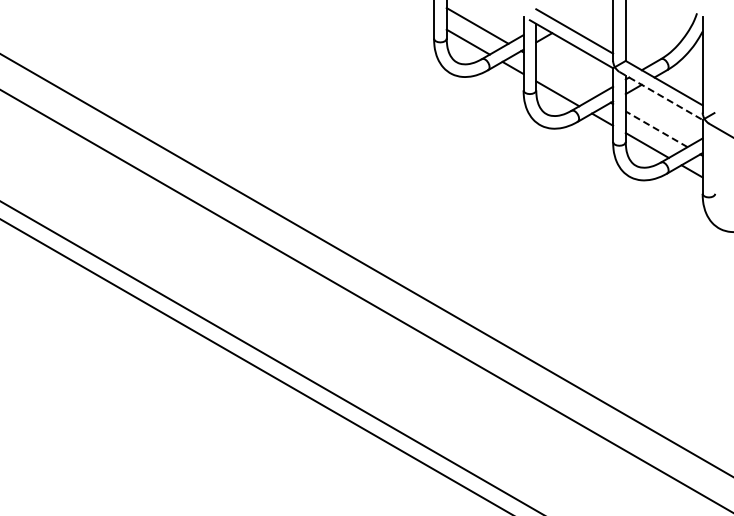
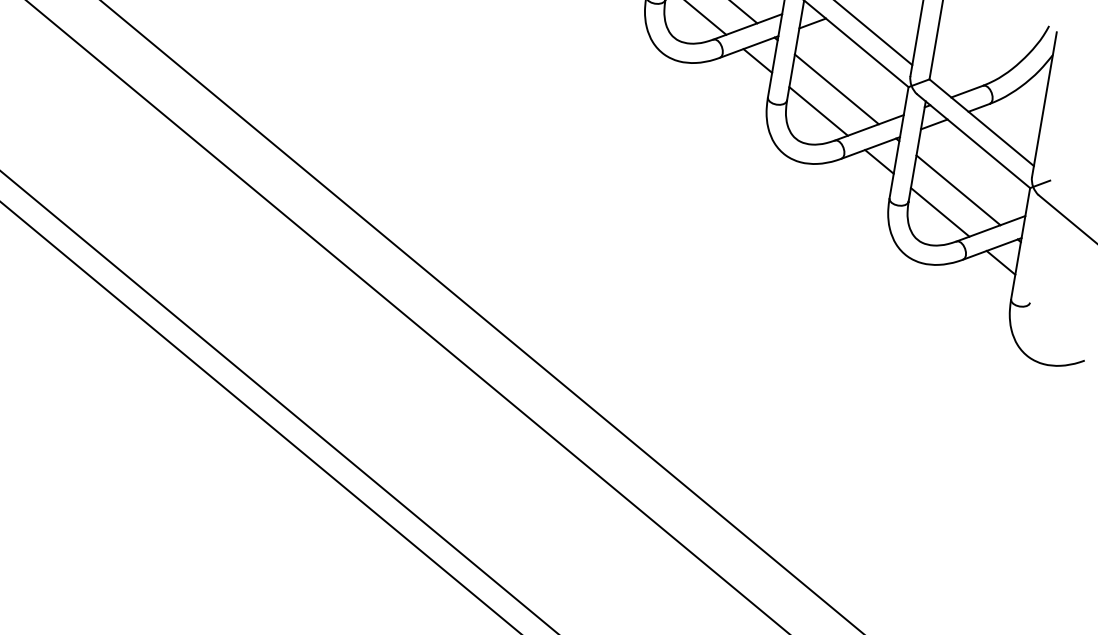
line: (567, 77) -> (837, 89), added
line: (661, 96) -> (974, 142), dashed -> solid
line: (656, 129) -> (958, 190), dashed -> solid

